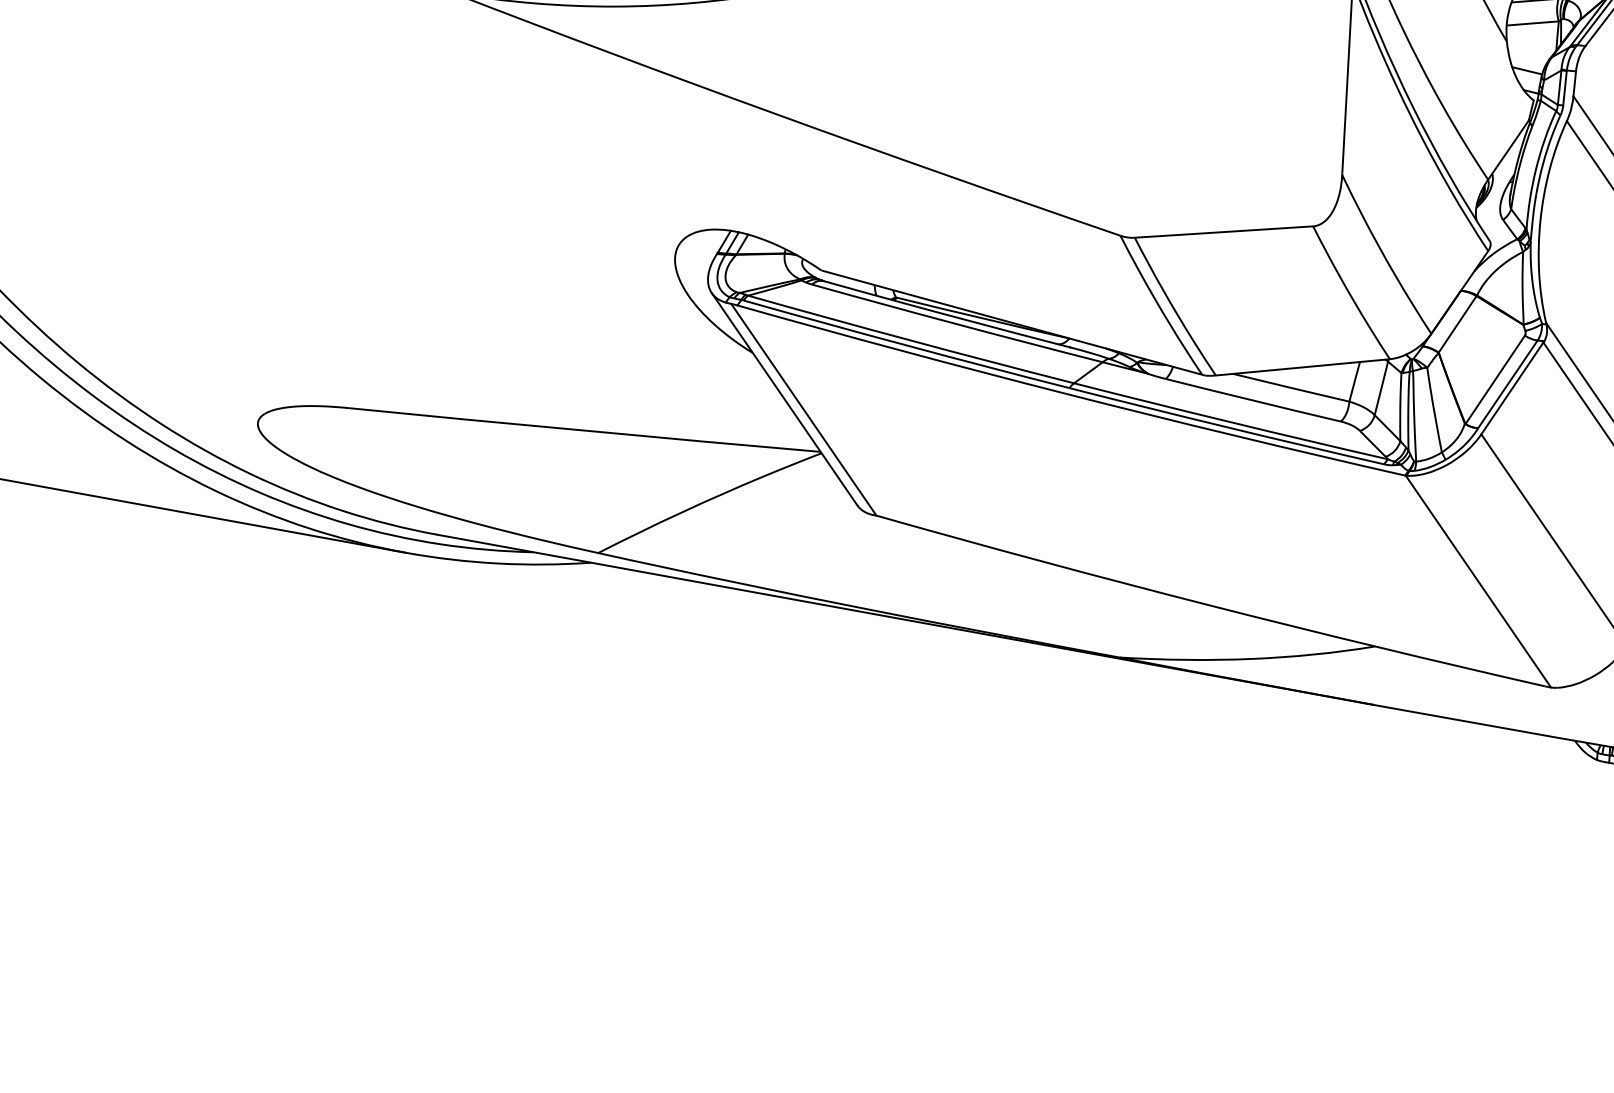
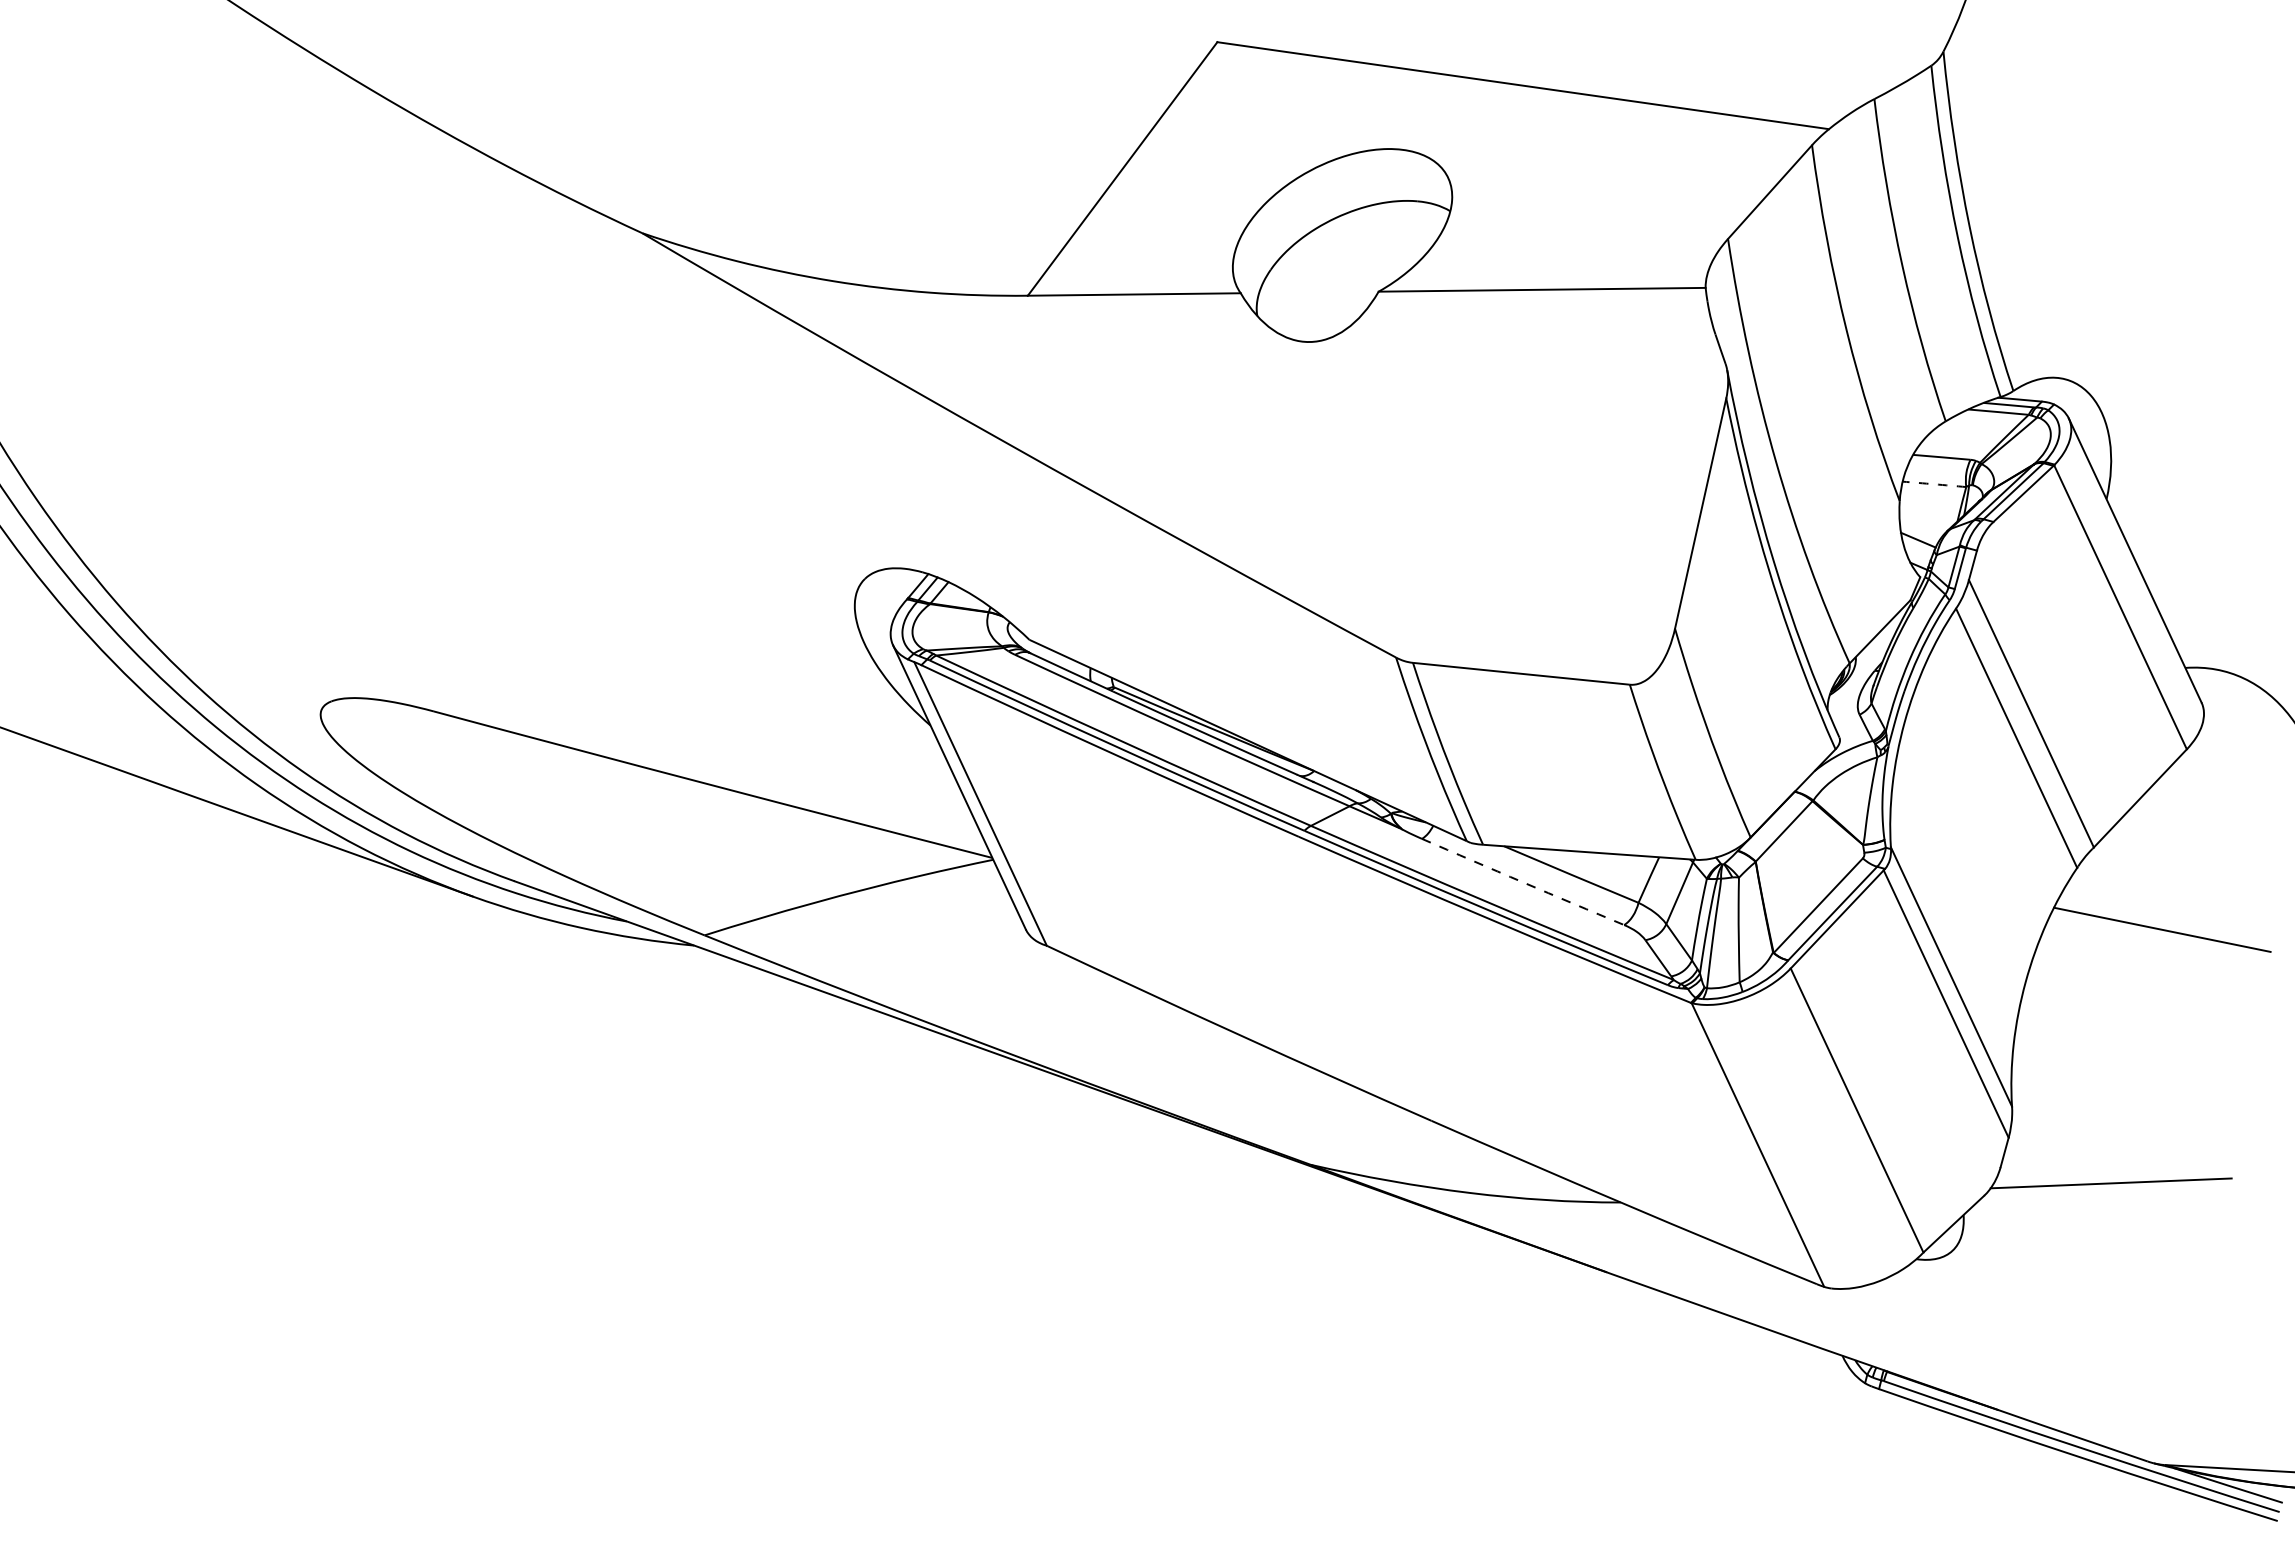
arc: (1532, 23) -> (1934, 484), solid -> dashed
arc: (1252, 400) -> (1522, 882), solid -> dashed

